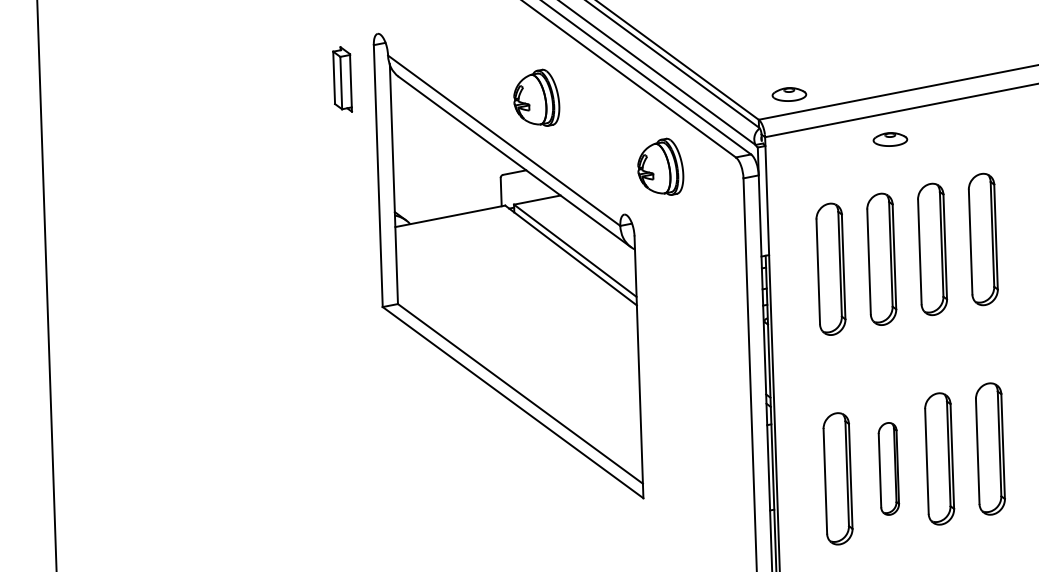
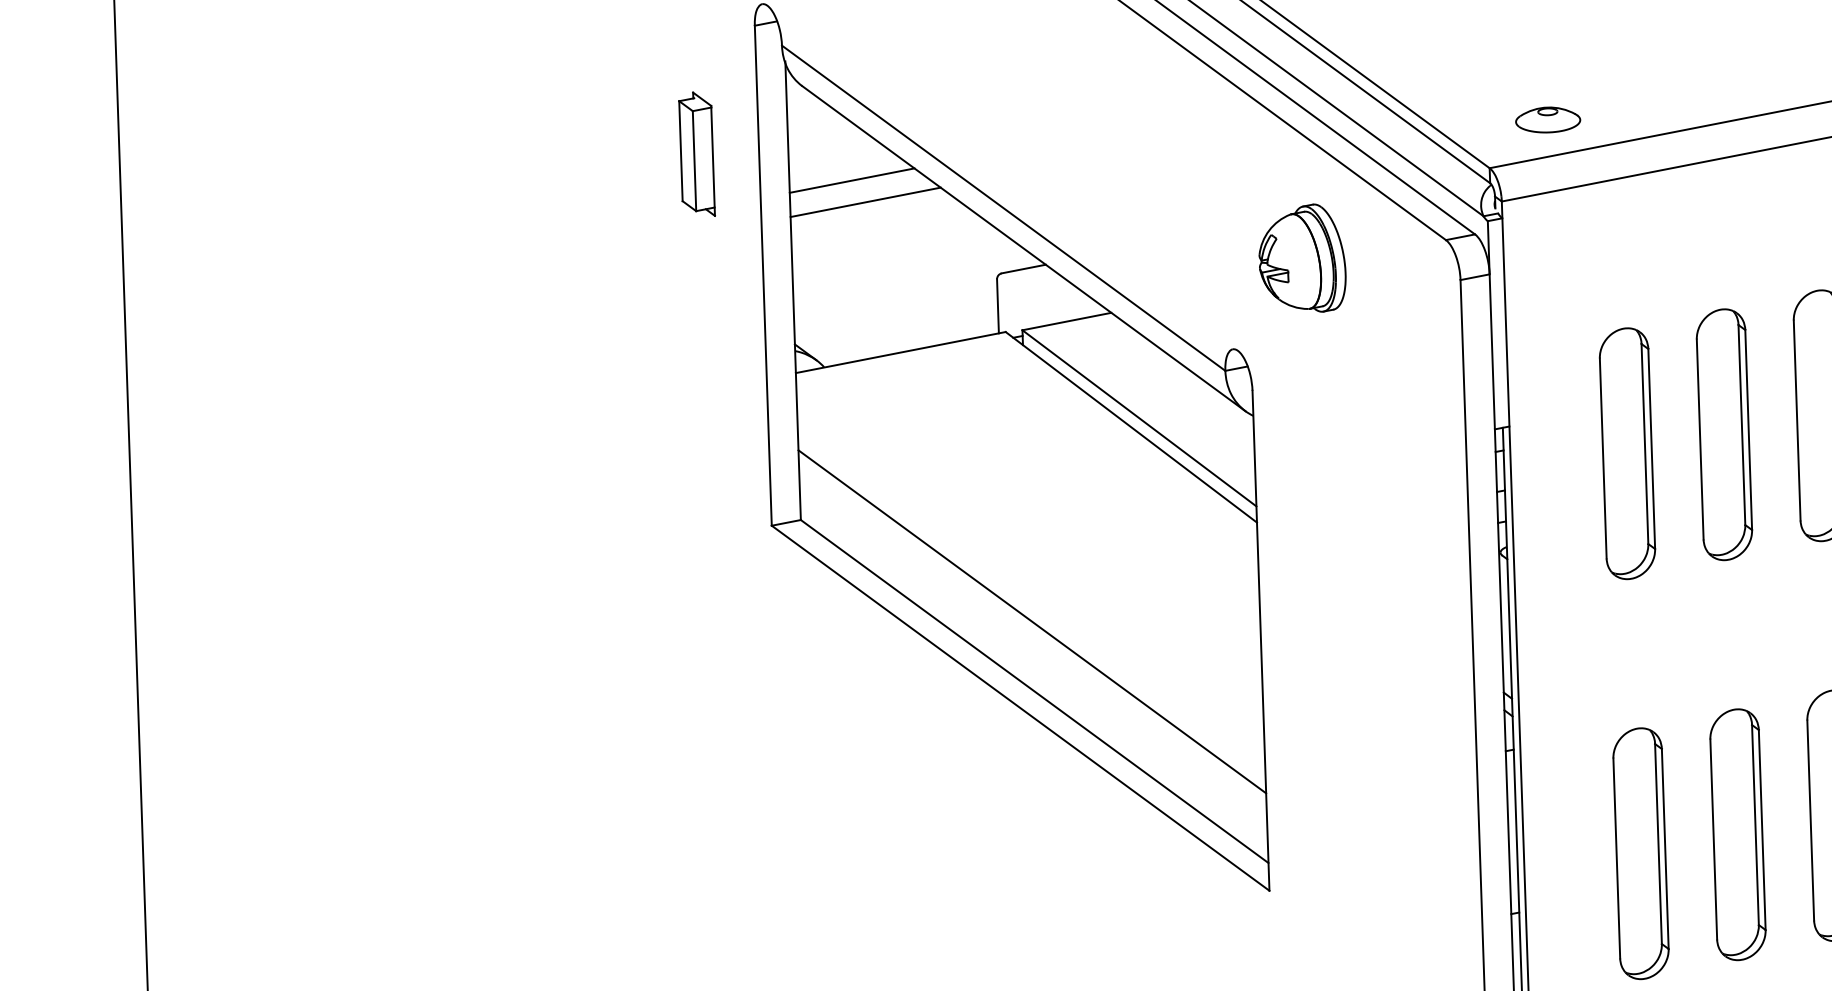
part: (342, 79) -> (696, 154), moved
part: (536, 97) -> (1065, 125), removed
line: (424, 125) -> (851, 179), added
line: (431, 137) -> (864, 202), added
part: (890, 139) -> (1741, 205), removed
line: (518, 357) -> (1030, 622), added
part: (888, 468) -> (1737, 833), size x1.43

